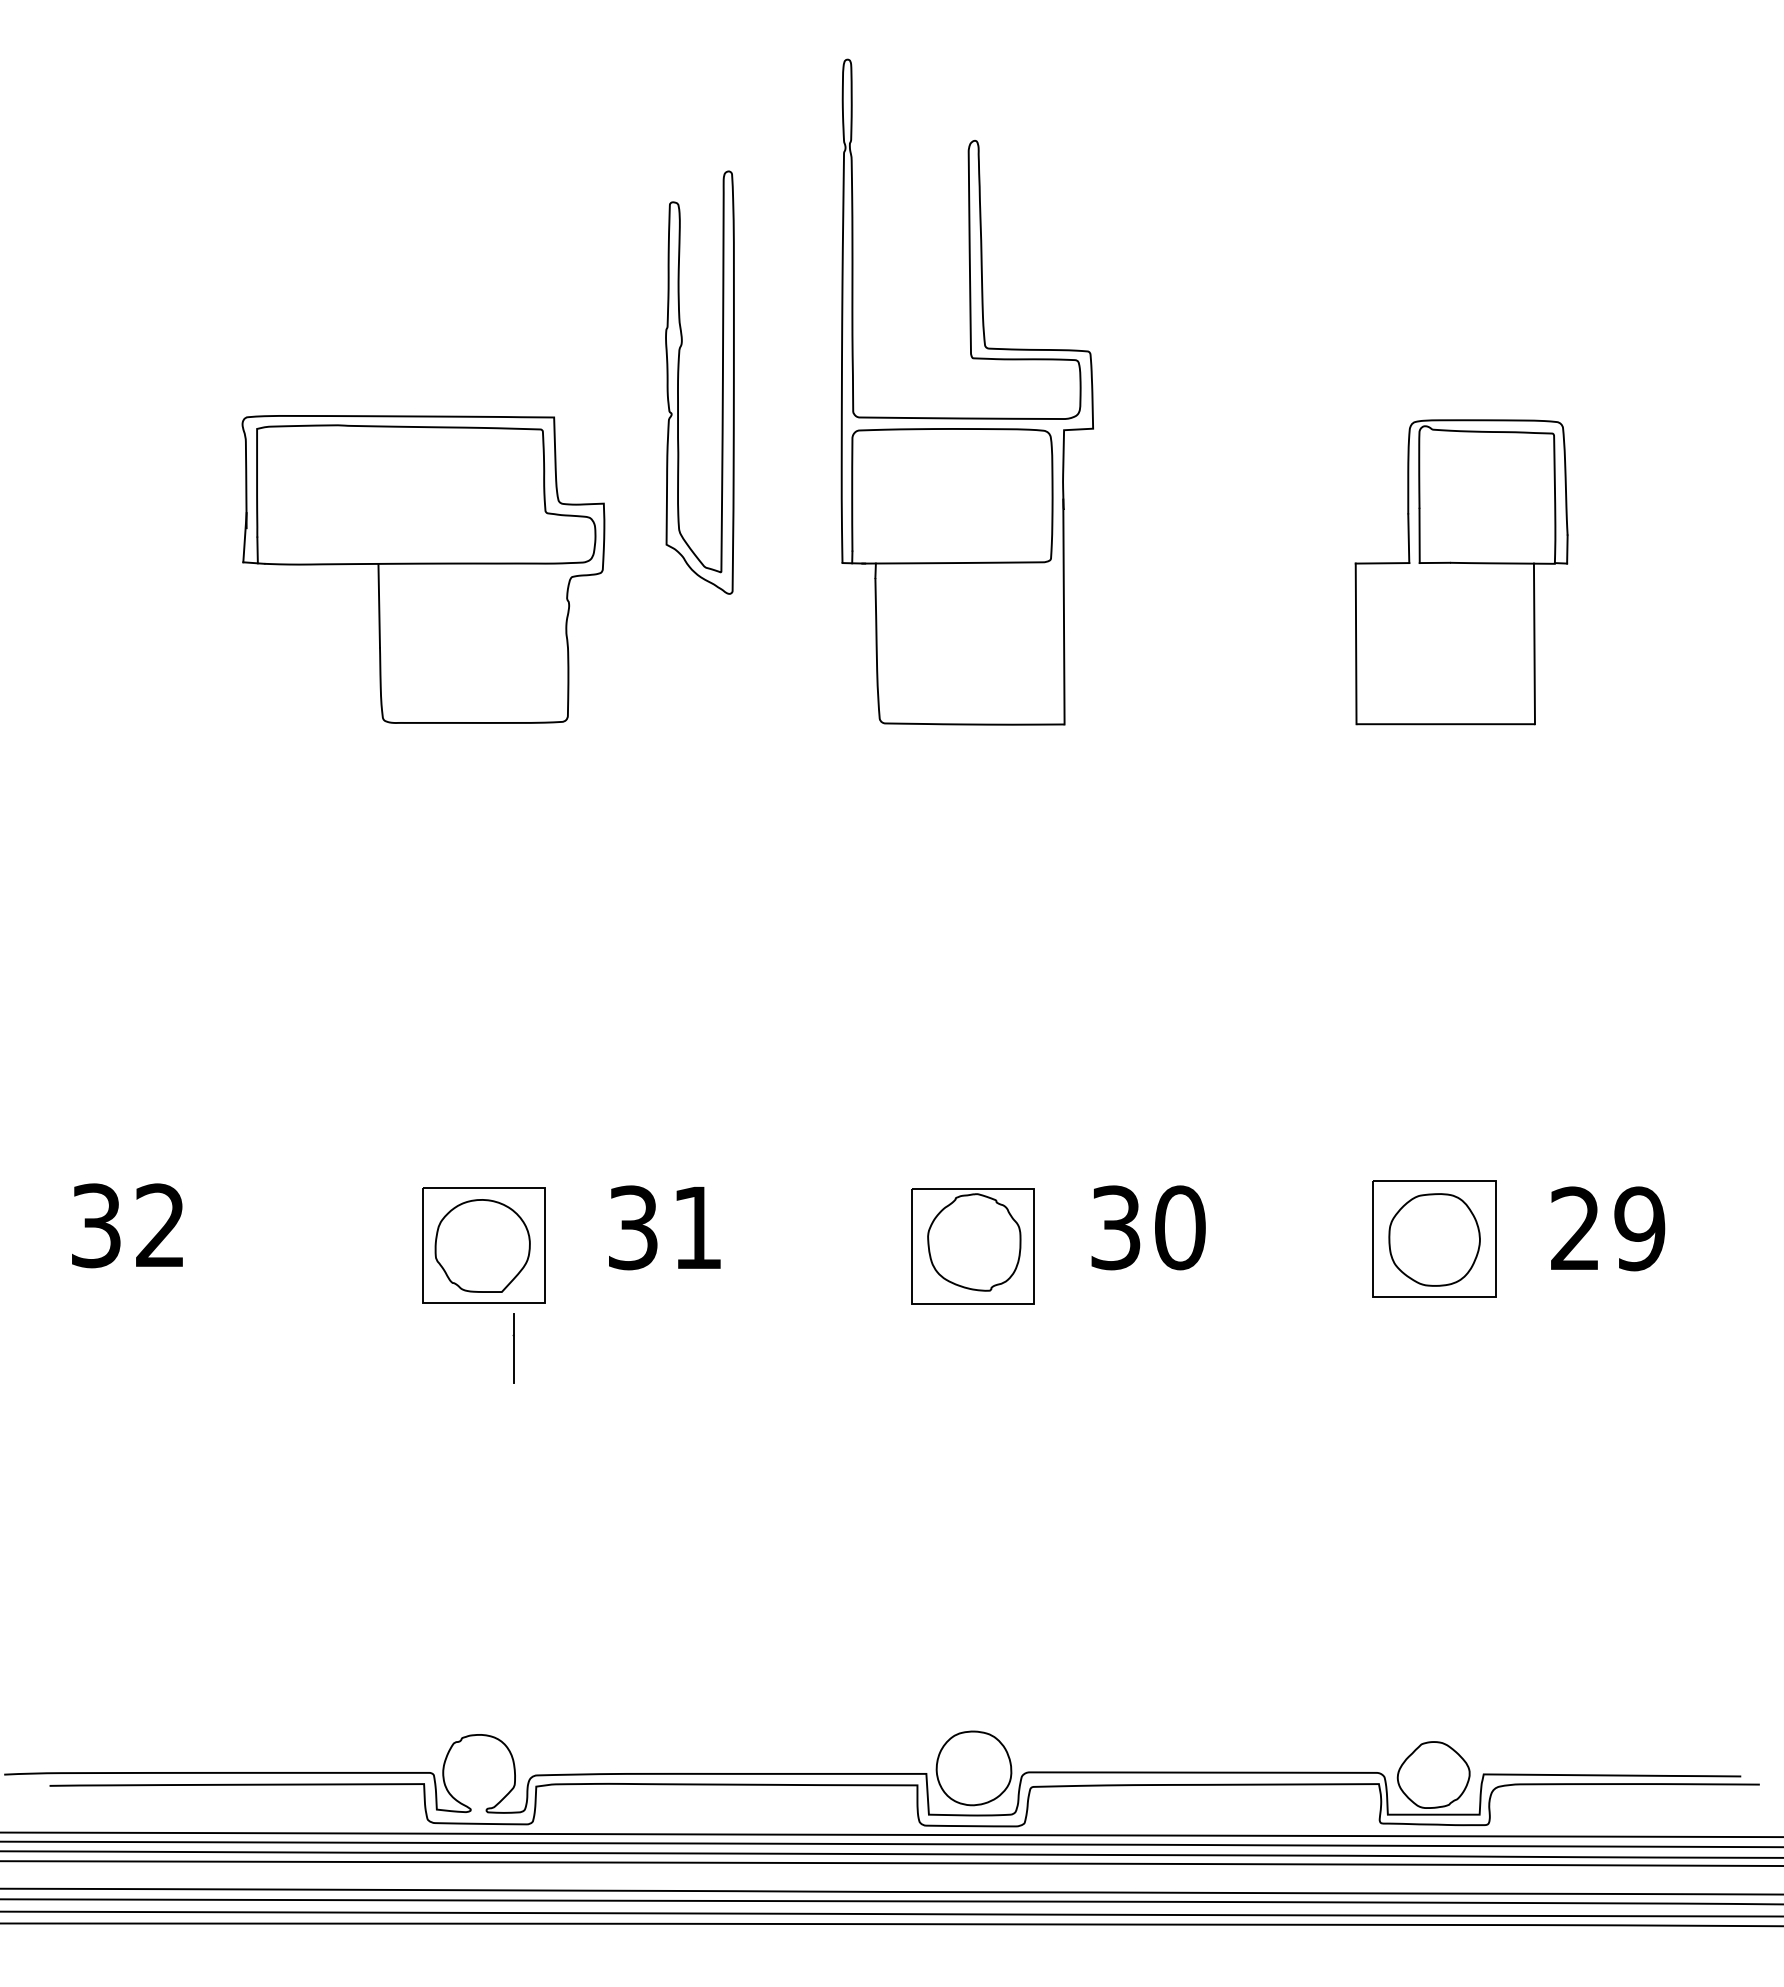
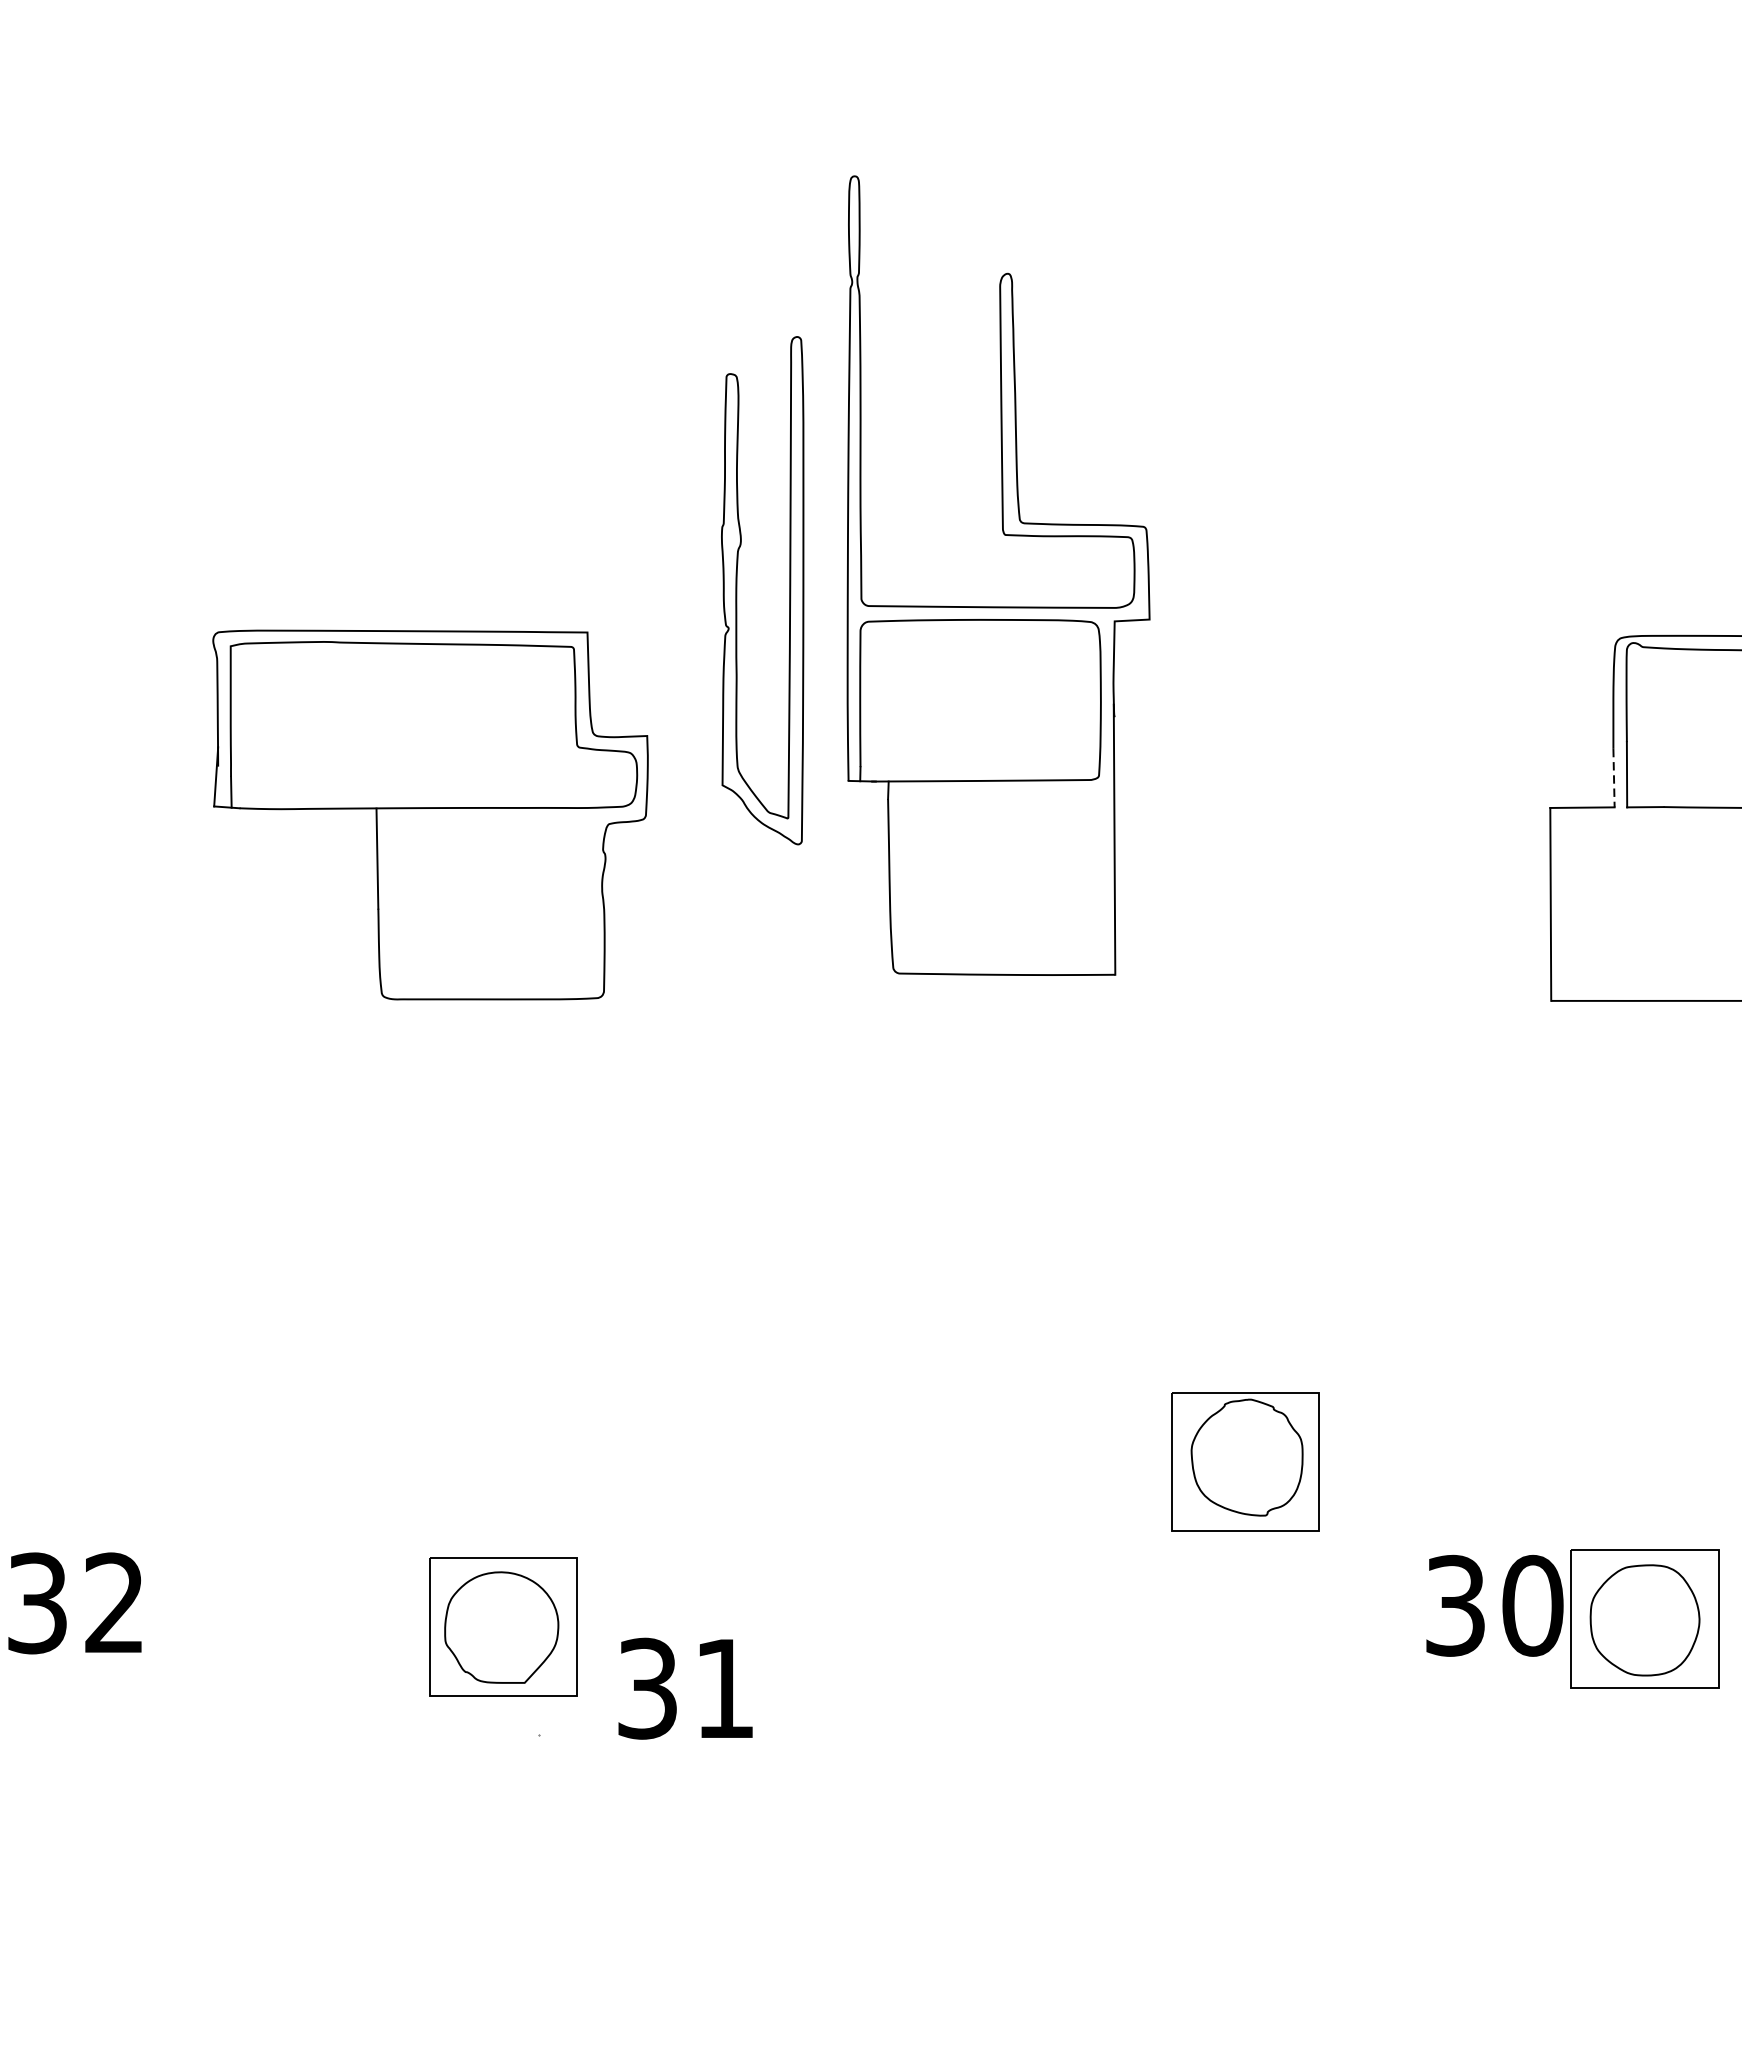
part: (966, 417) -> (997, 606), moved
line: (1408, 539) -> (1613, 779), solid -> dashed
text: (664, 1227) -> (685, 1688), moved
text: (1148, 1227) -> (1494, 1605), moved
part: (972, 1246) -> (1244, 1462), moved
line: (514, 1348) -> (539, 1750), removed

